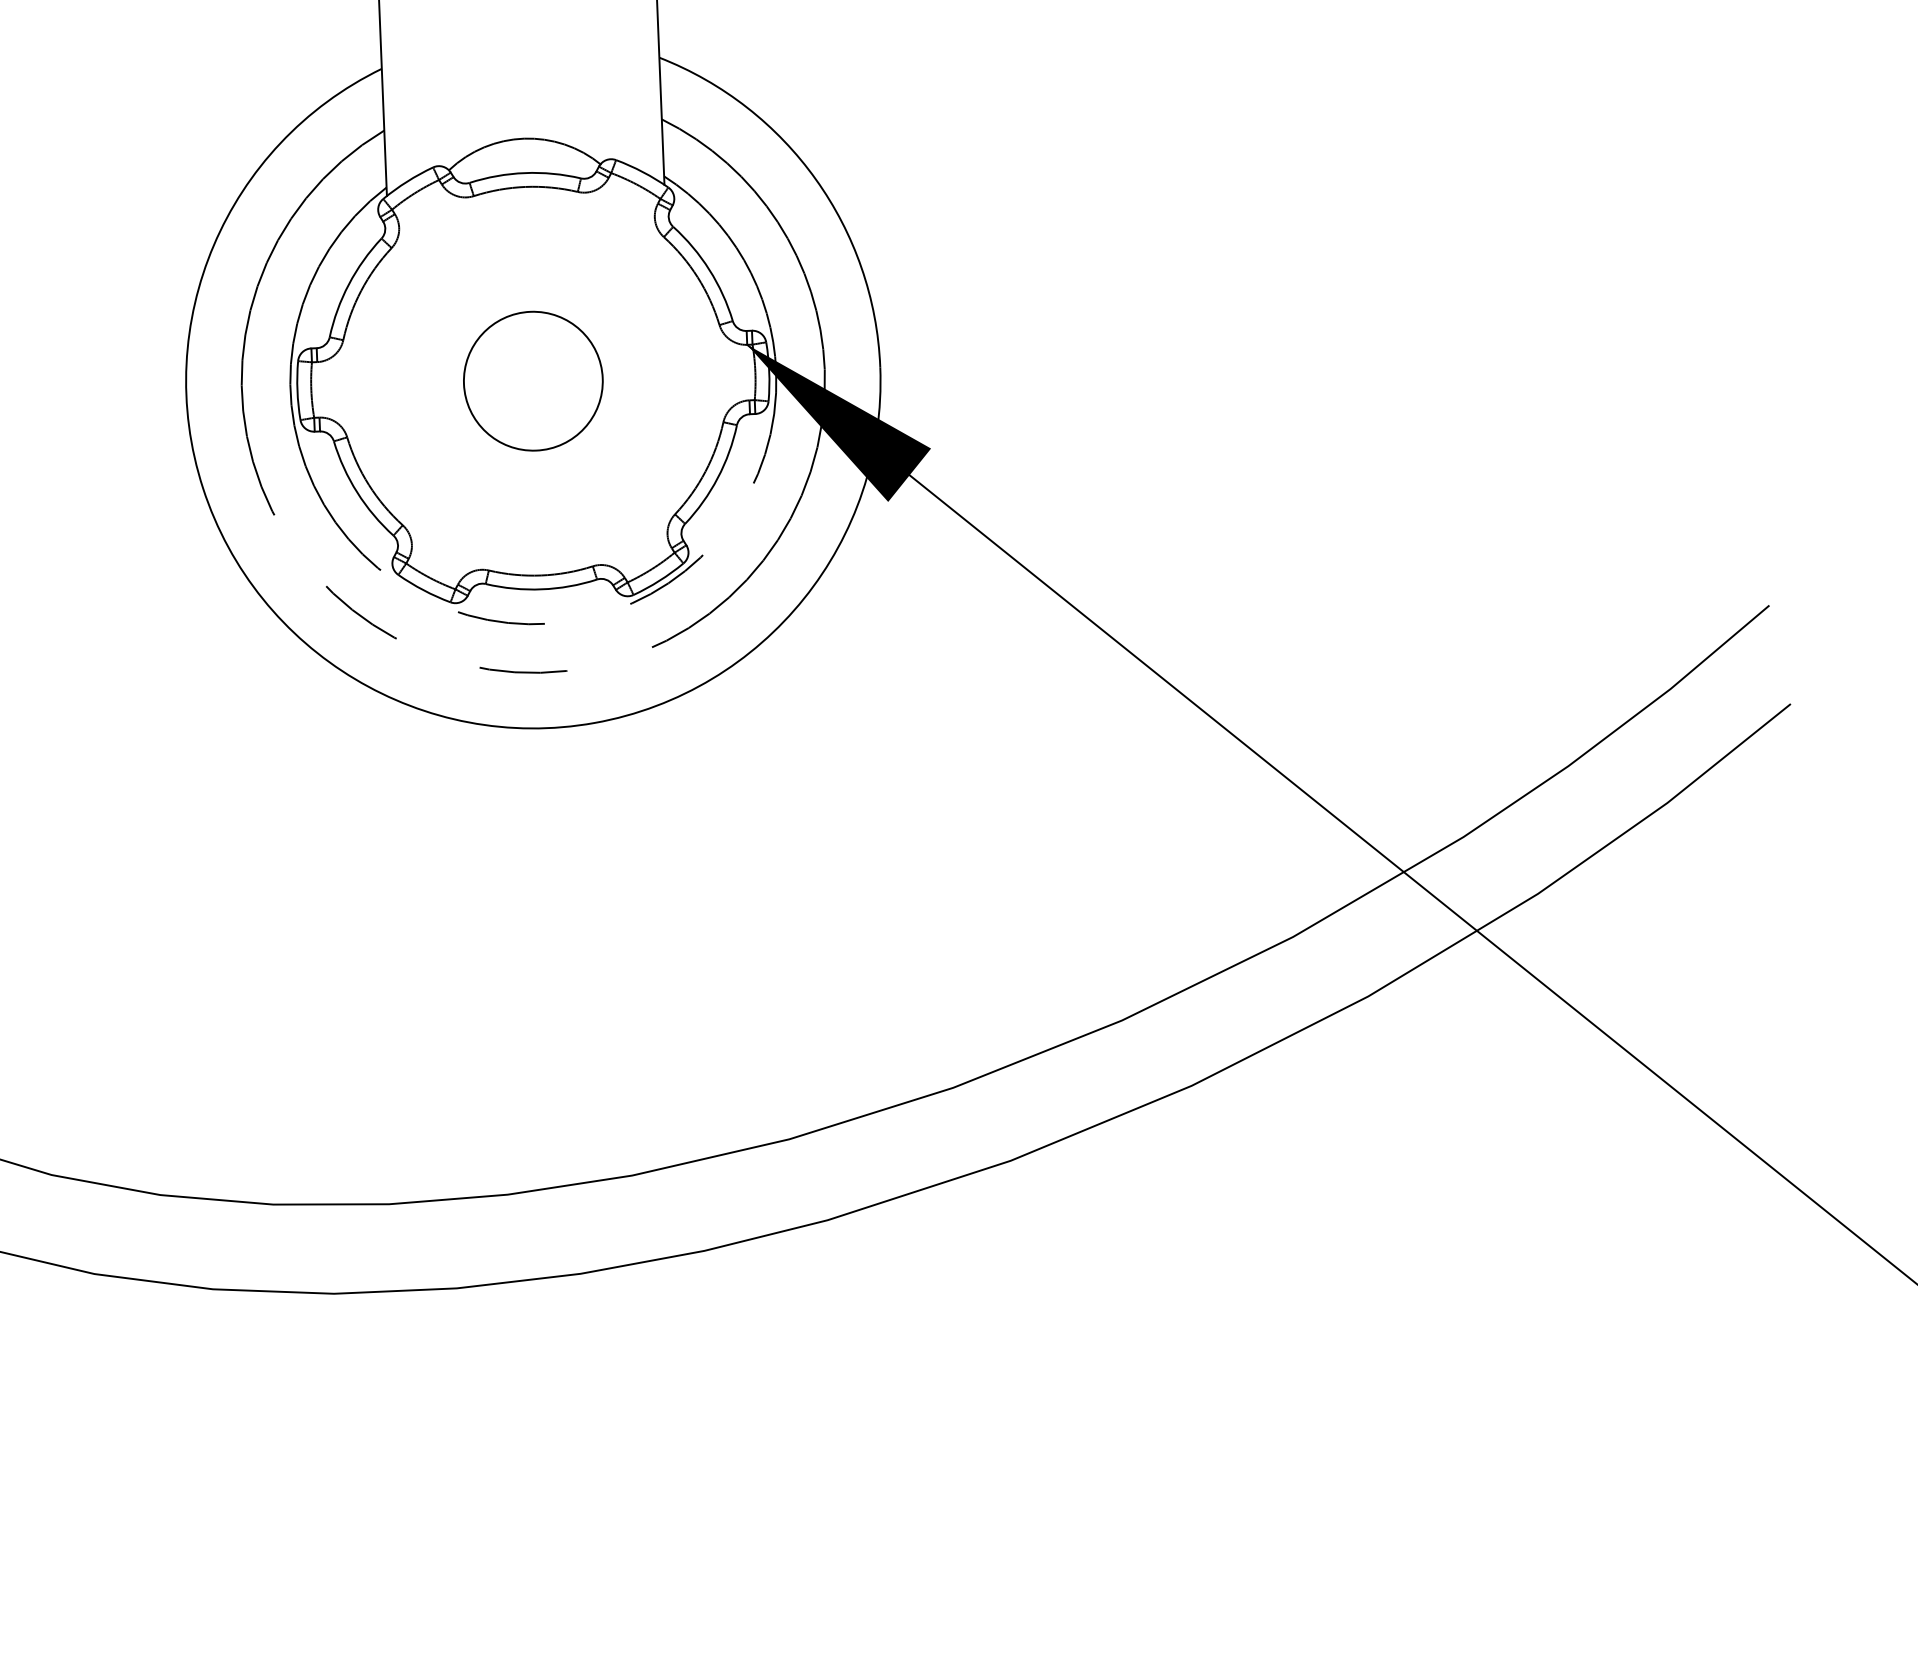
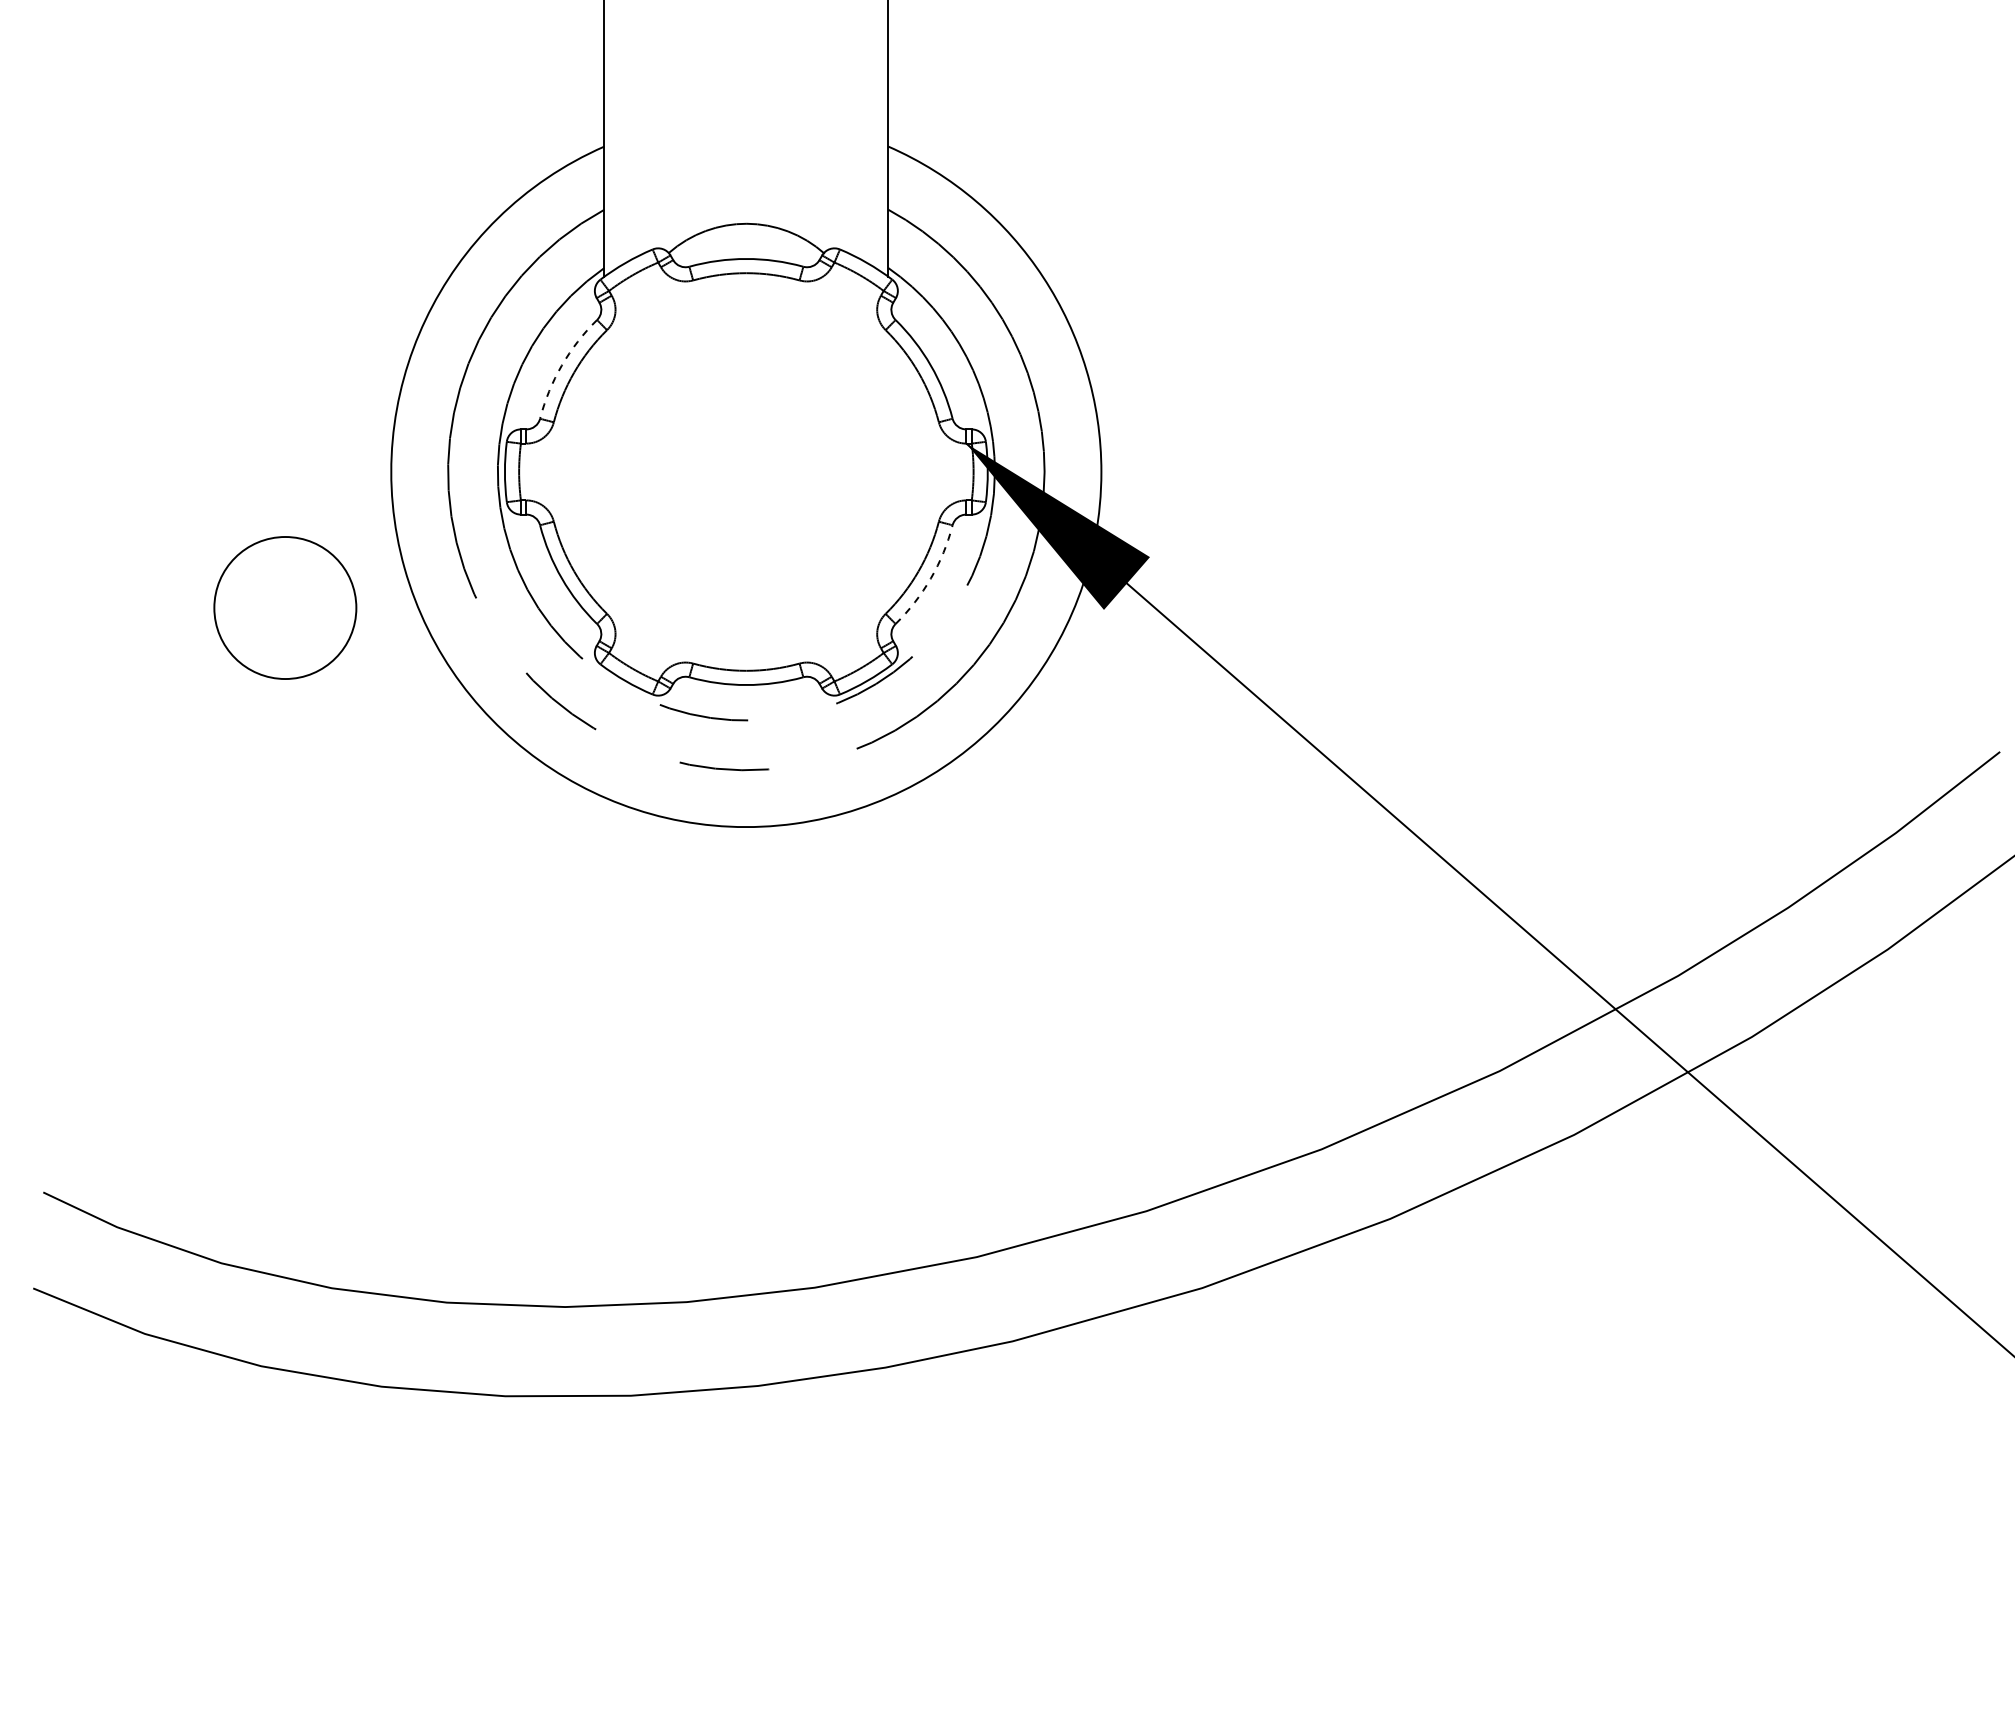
arc: (348, 284) -> (561, 365), solid -> dashed
circle: (533, 380) -> (285, 607), moved
arc: (717, 478) -> (930, 578), solid -> dashed

